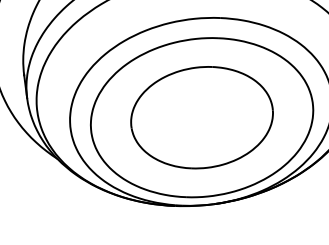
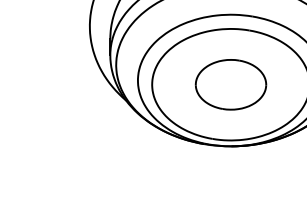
part: (201, 117) -> (230, 84), size x0.7

